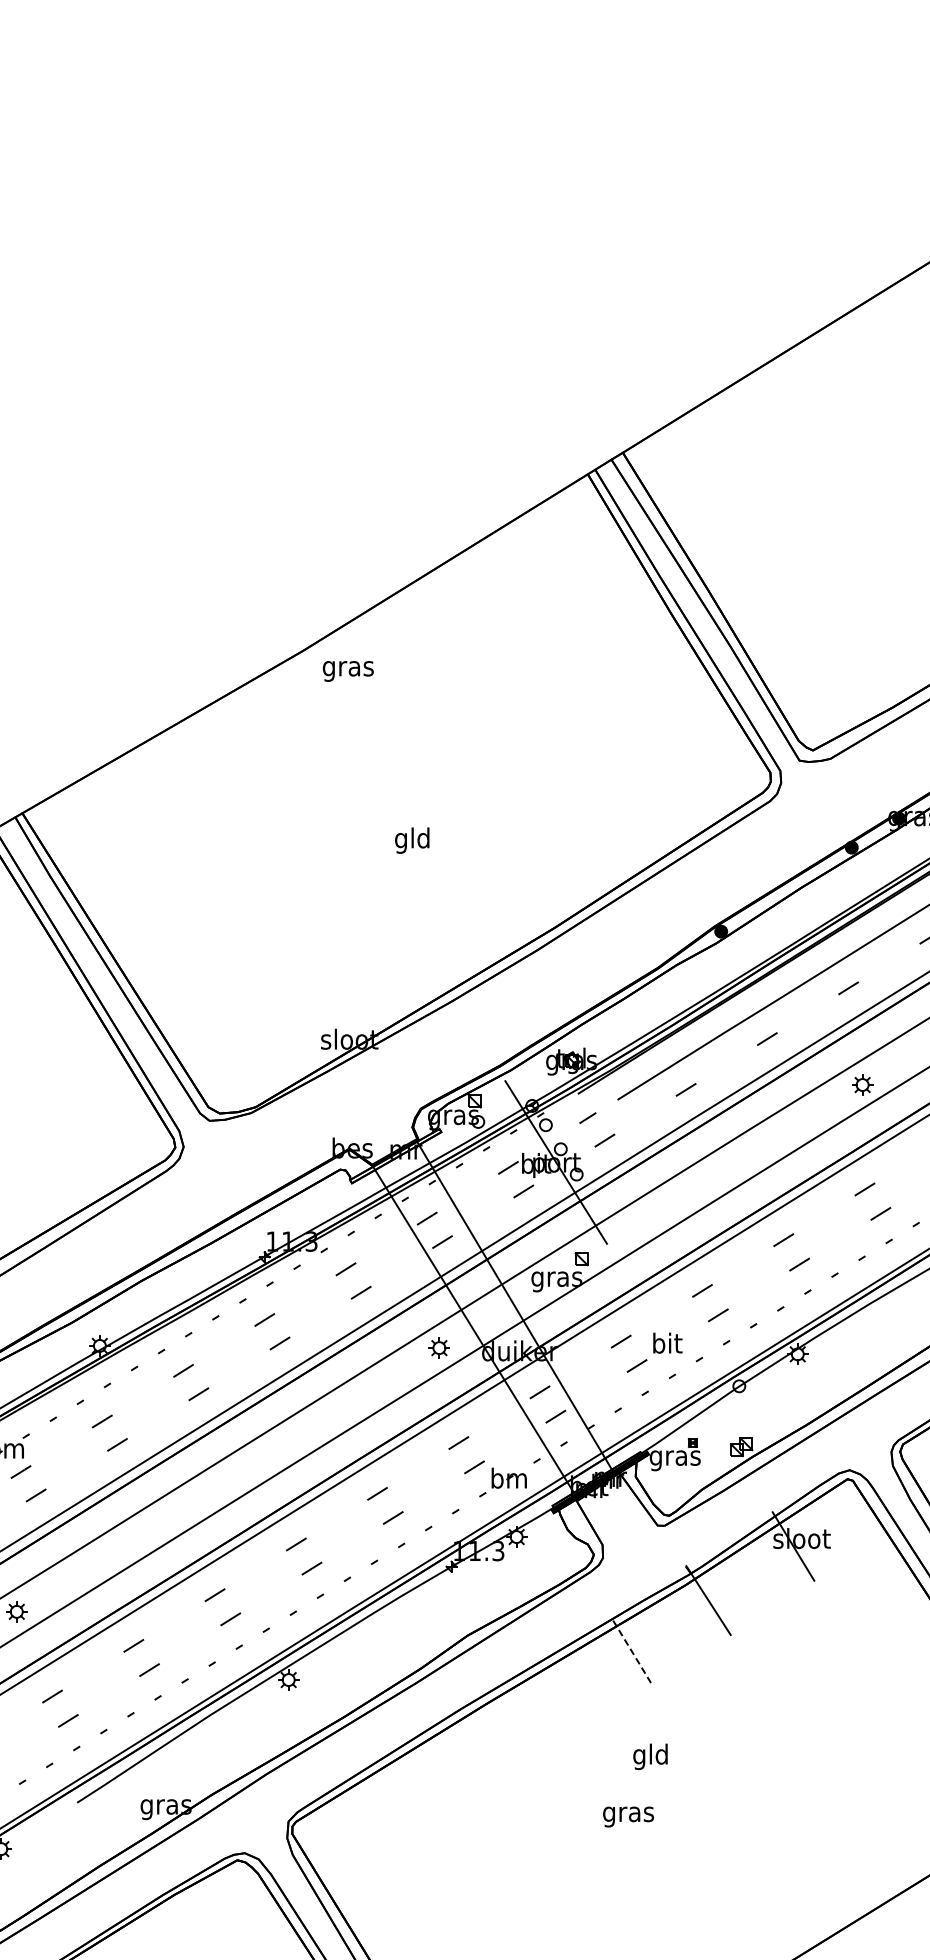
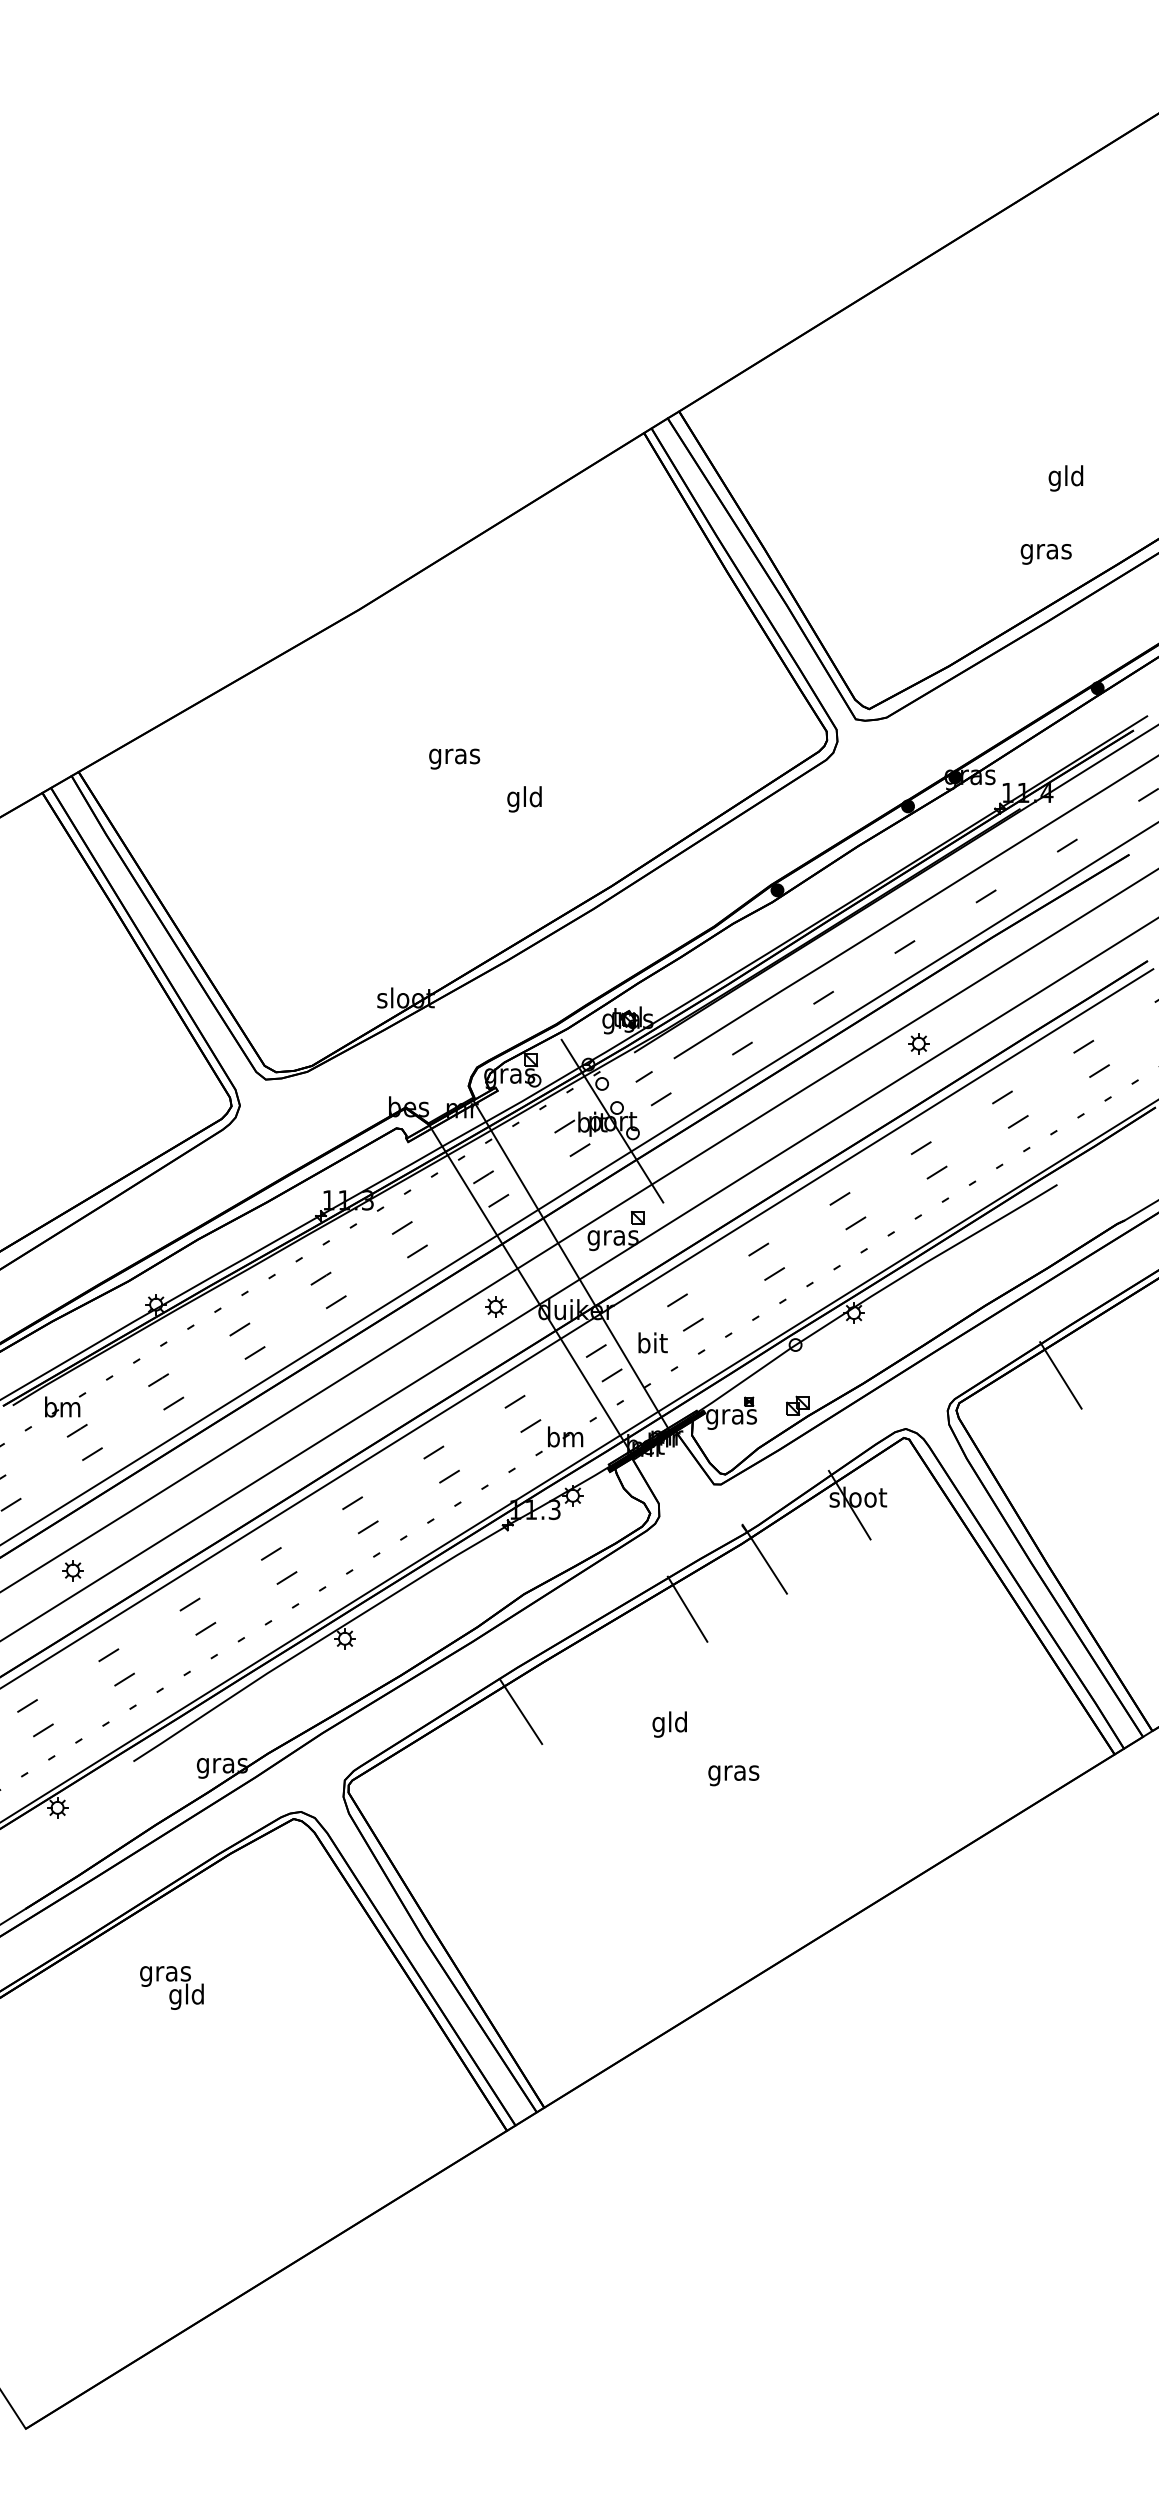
text: (348, 670) -> (454, 758), moved
text: (412, 840) -> (524, 799), moved
text: (667, 1342) -> (652, 1342), moved
line: (631, 1649) -> (687, 1608), dashed -> solid
line: (464, 1752) -> (520, 1711), added
text: (650, 1756) -> (669, 1724), moved
text: (628, 1816) -> (733, 1775), moved

